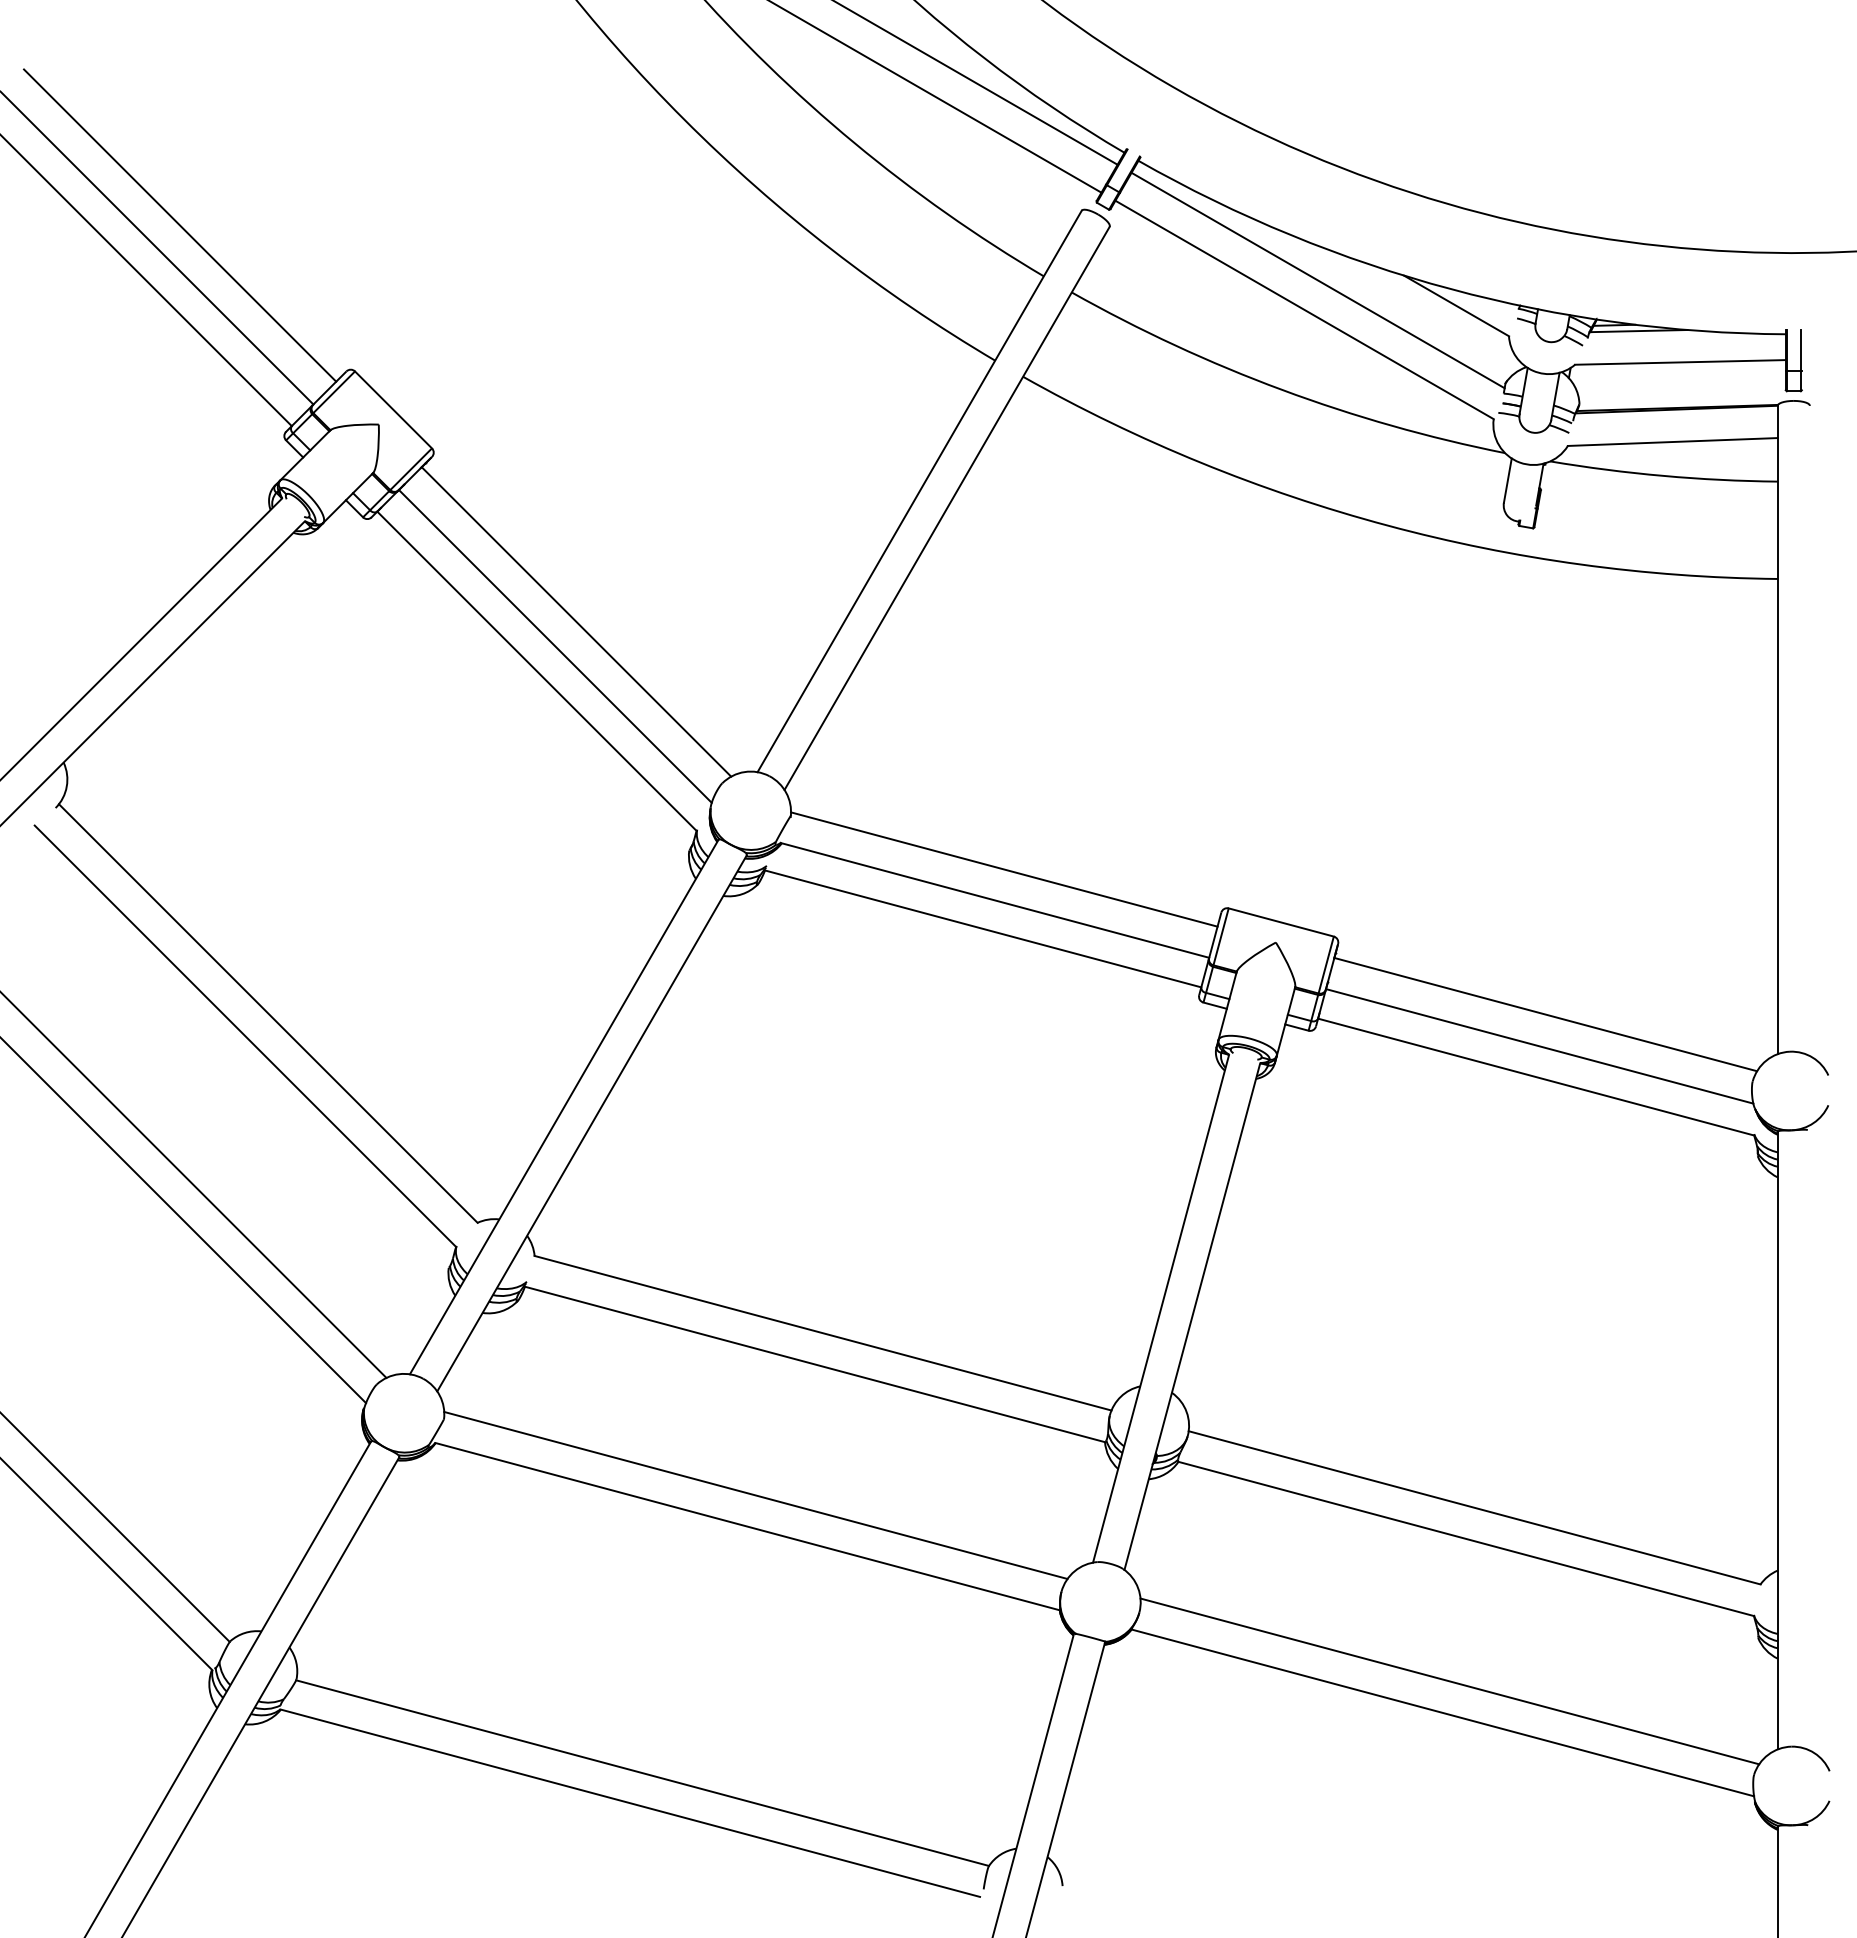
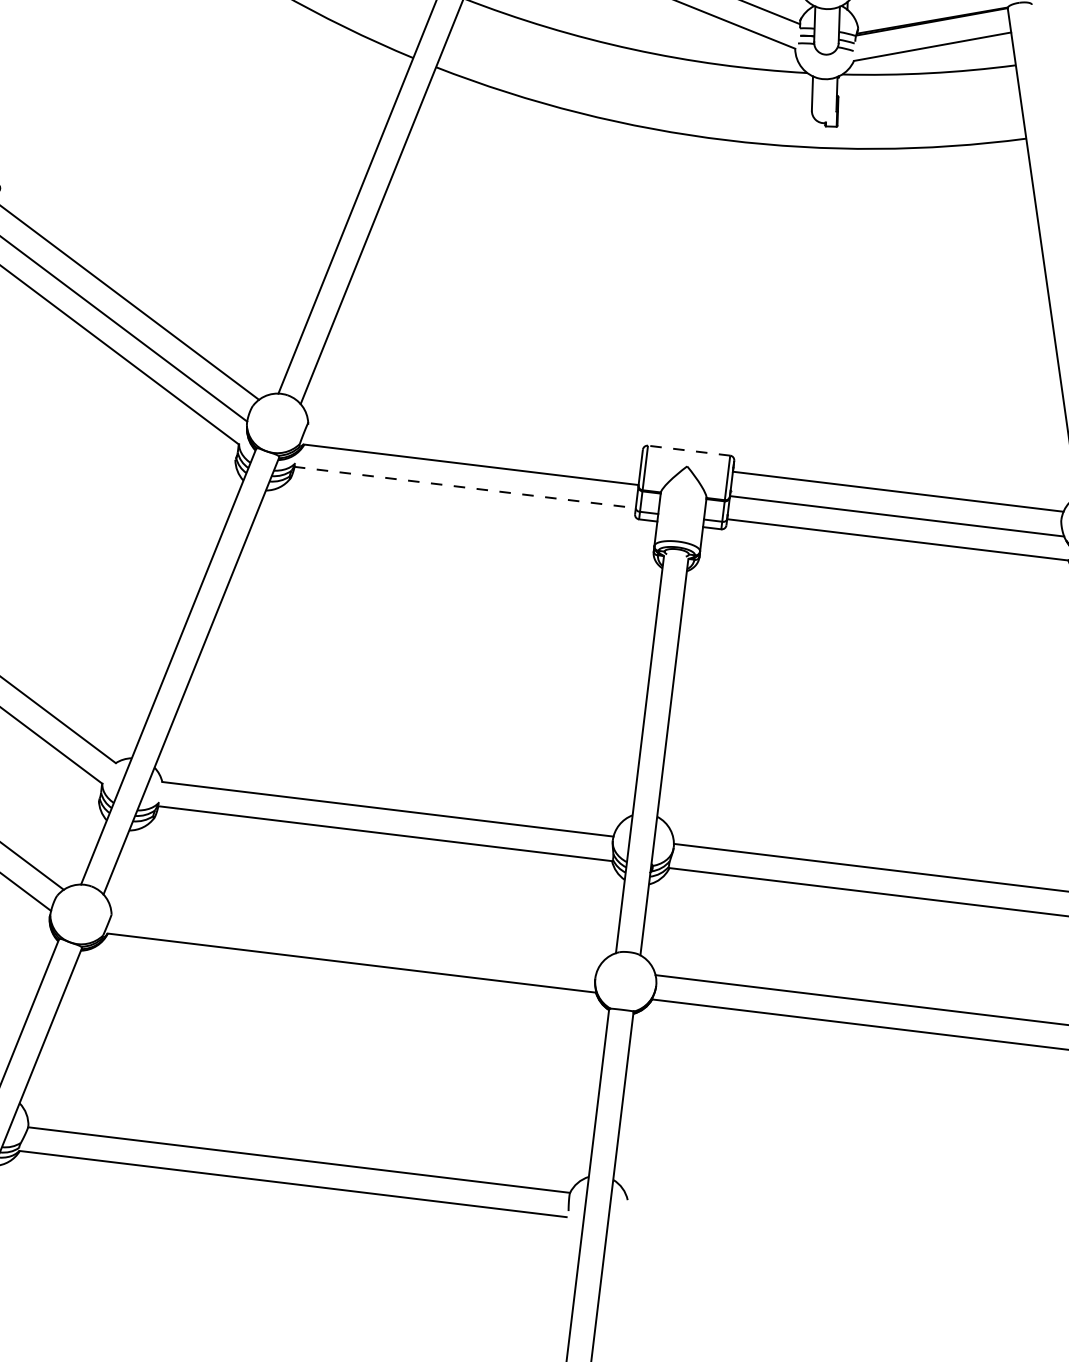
line: (1004, 869) -> (474, 440), removed
line: (1280, 922) -> (688, 450), solid -> dashed
line: (983, 928) -> (465, 487), solid -> dashed
line: (755, 1494) -> (354, 938), removed

